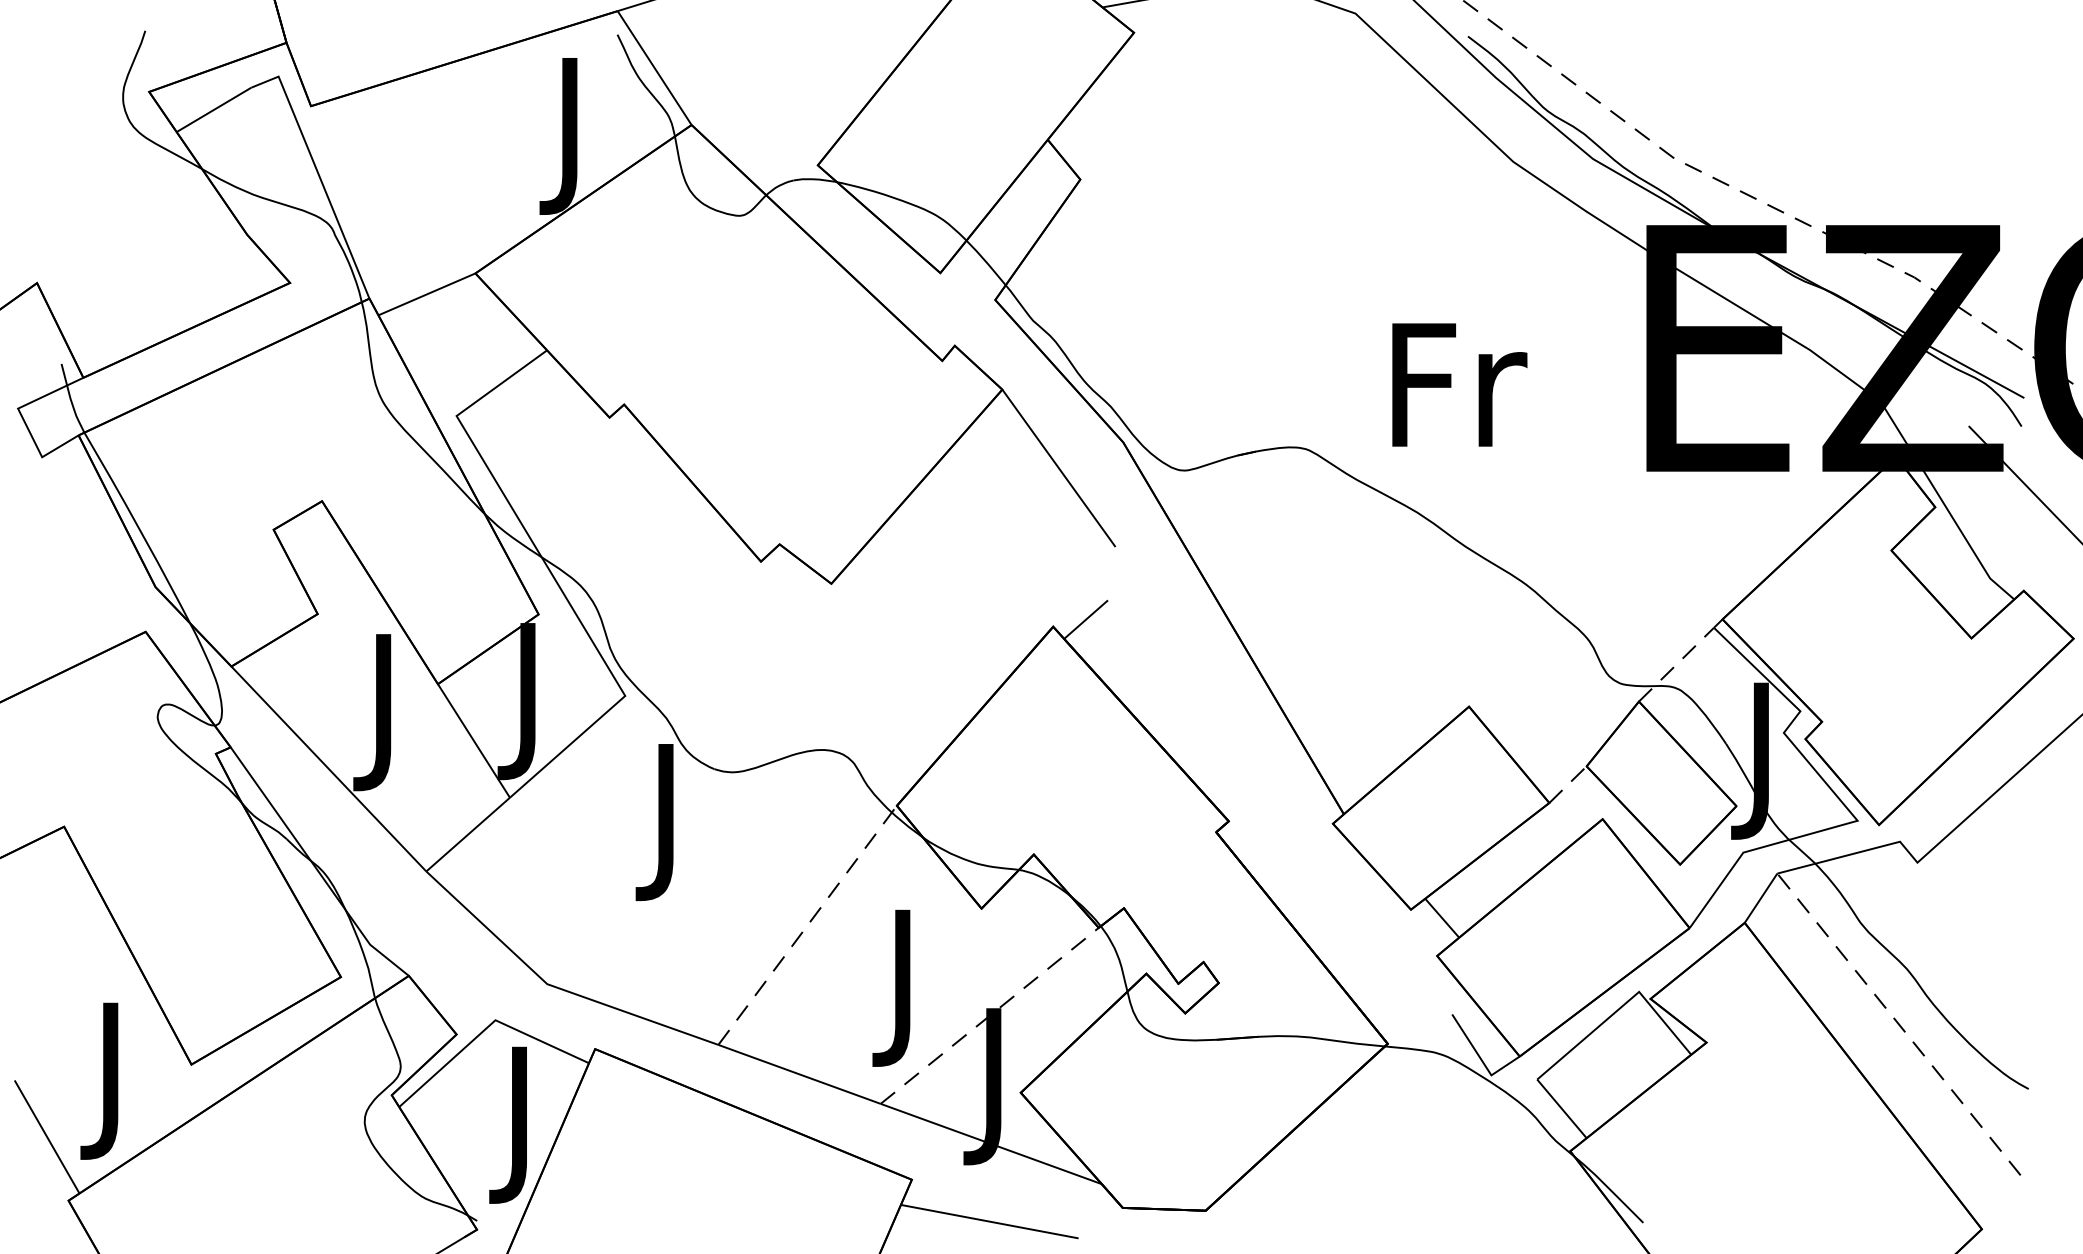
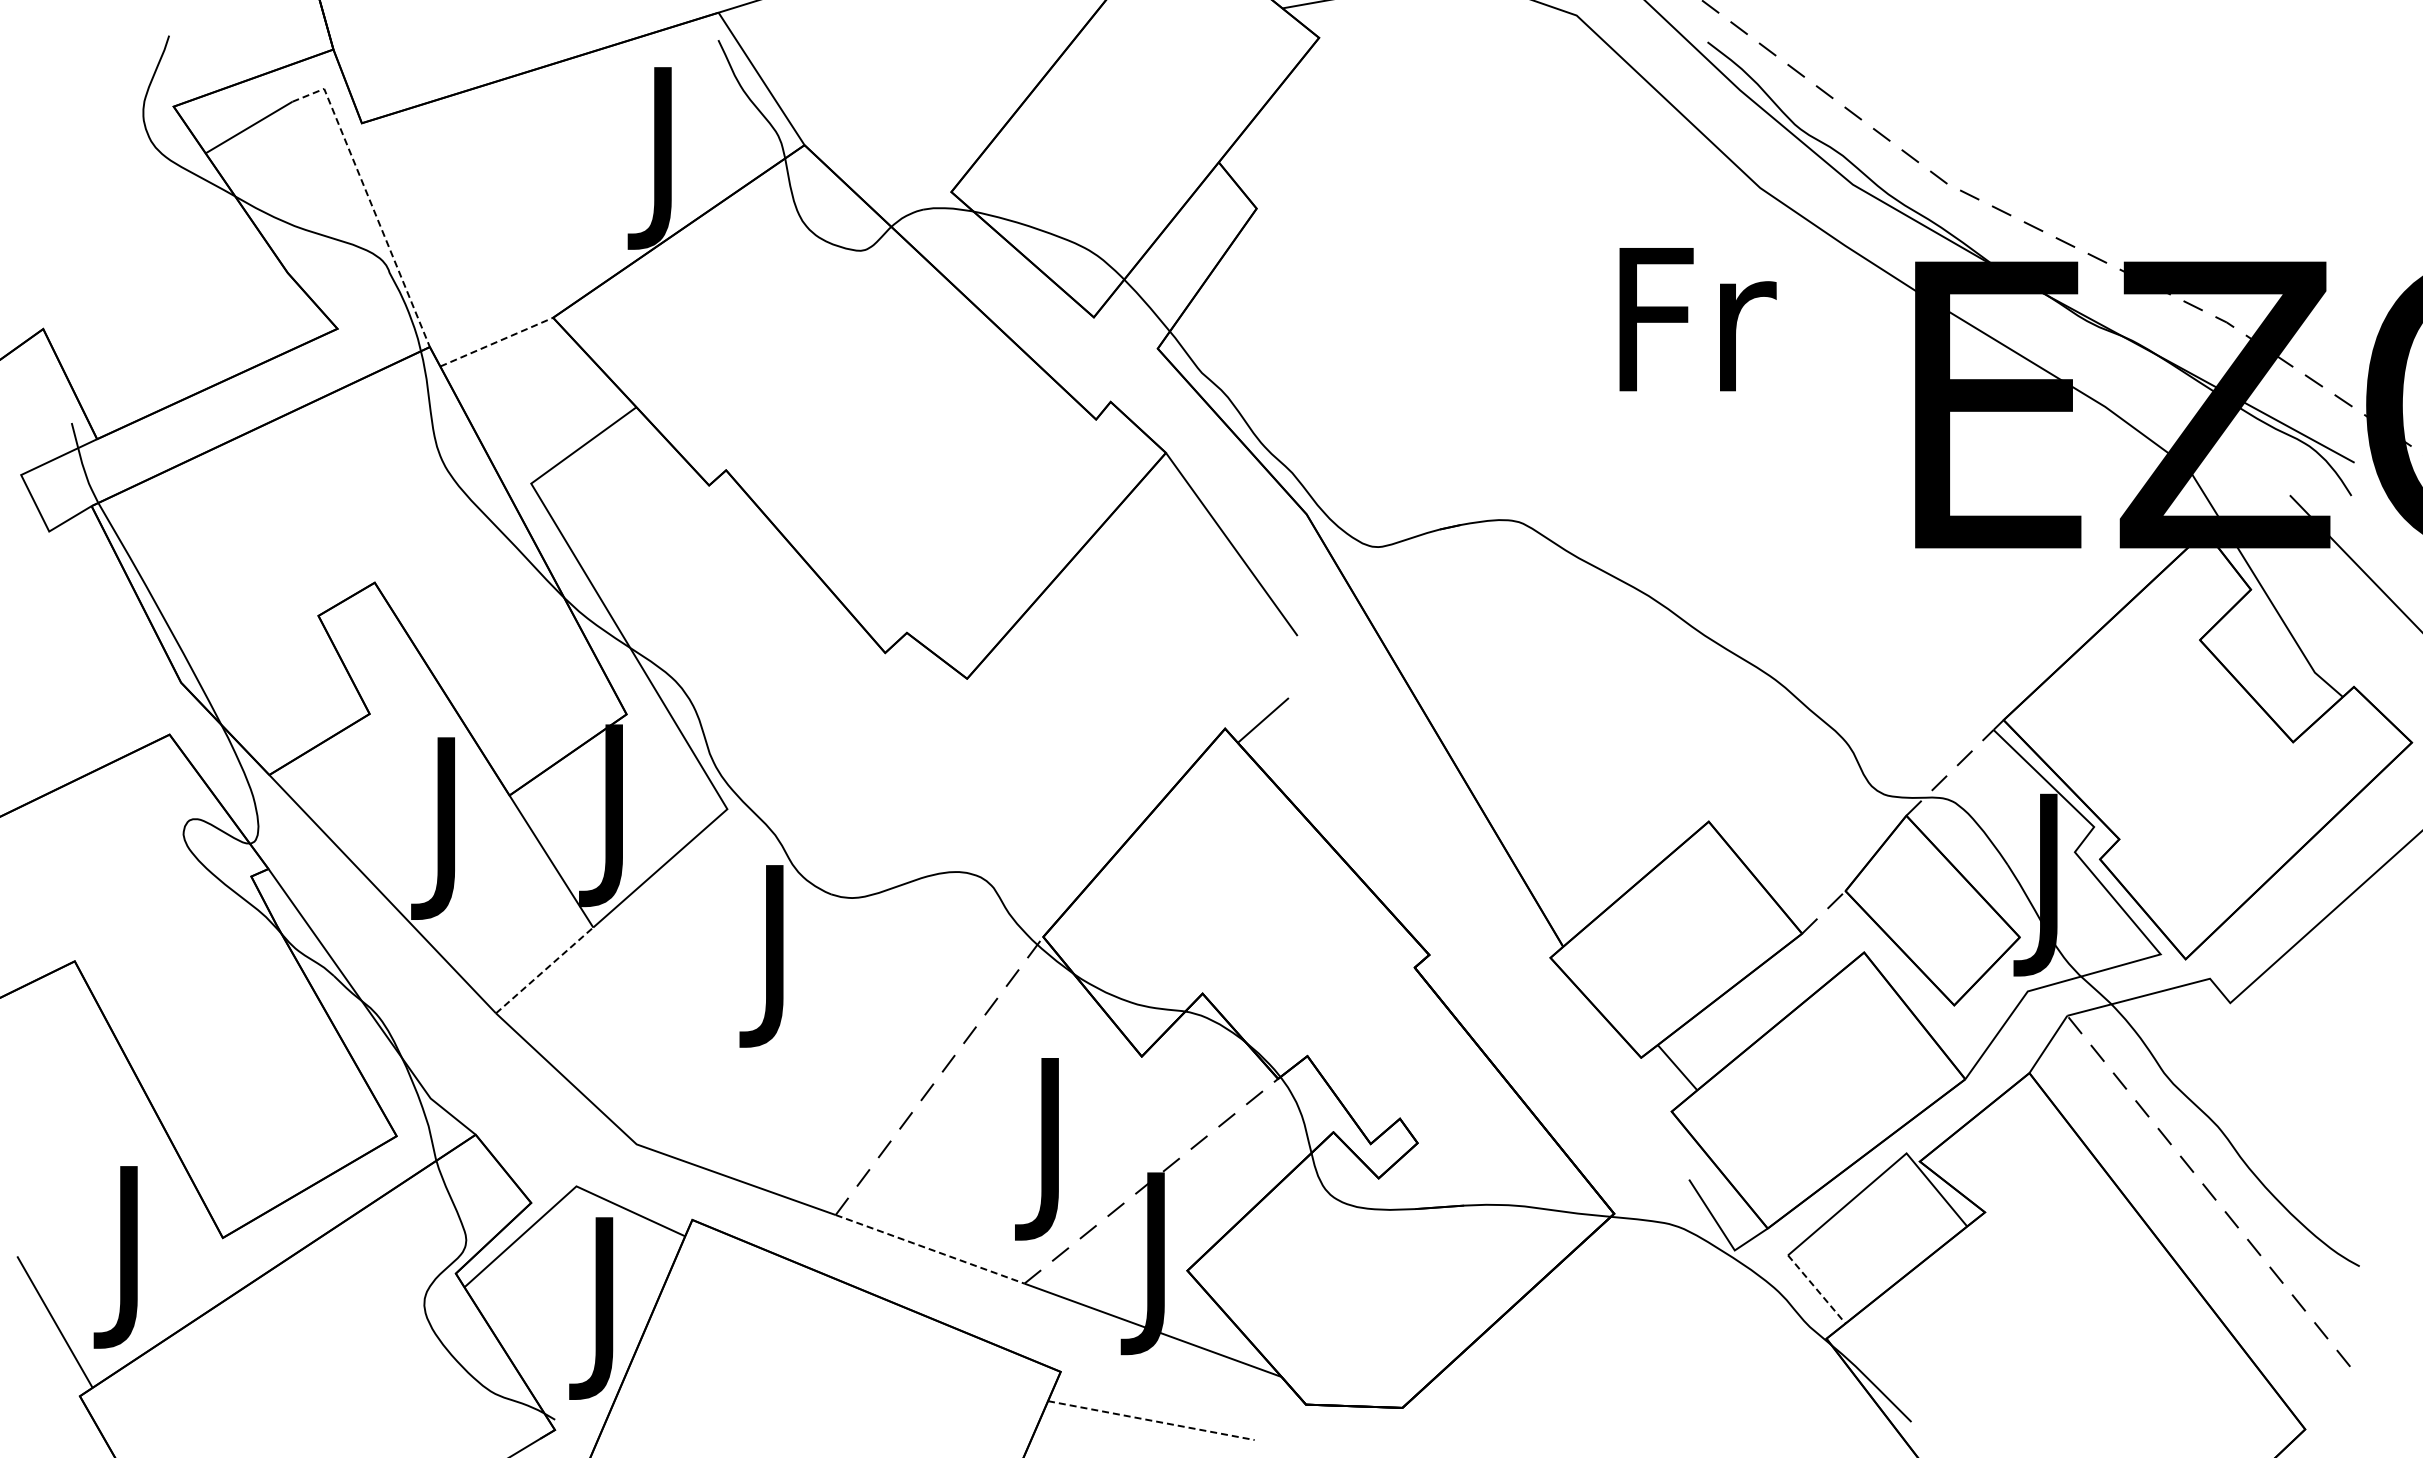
line: (318, 173) -> (370, 201), solid -> dashed
line: (427, 293) -> (497, 341), solid -> dashed
text: (1459, 384) -> (1697, 319), moved
line: (468, 834) -> (544, 970), solid -> dashed
line: (799, 1074) -> (930, 1249), solid -> dashed
line: (1561, 1108) -> (1816, 1289), solid -> dashed
line: (989, 1221) -> (1151, 1420), solid -> dashed

